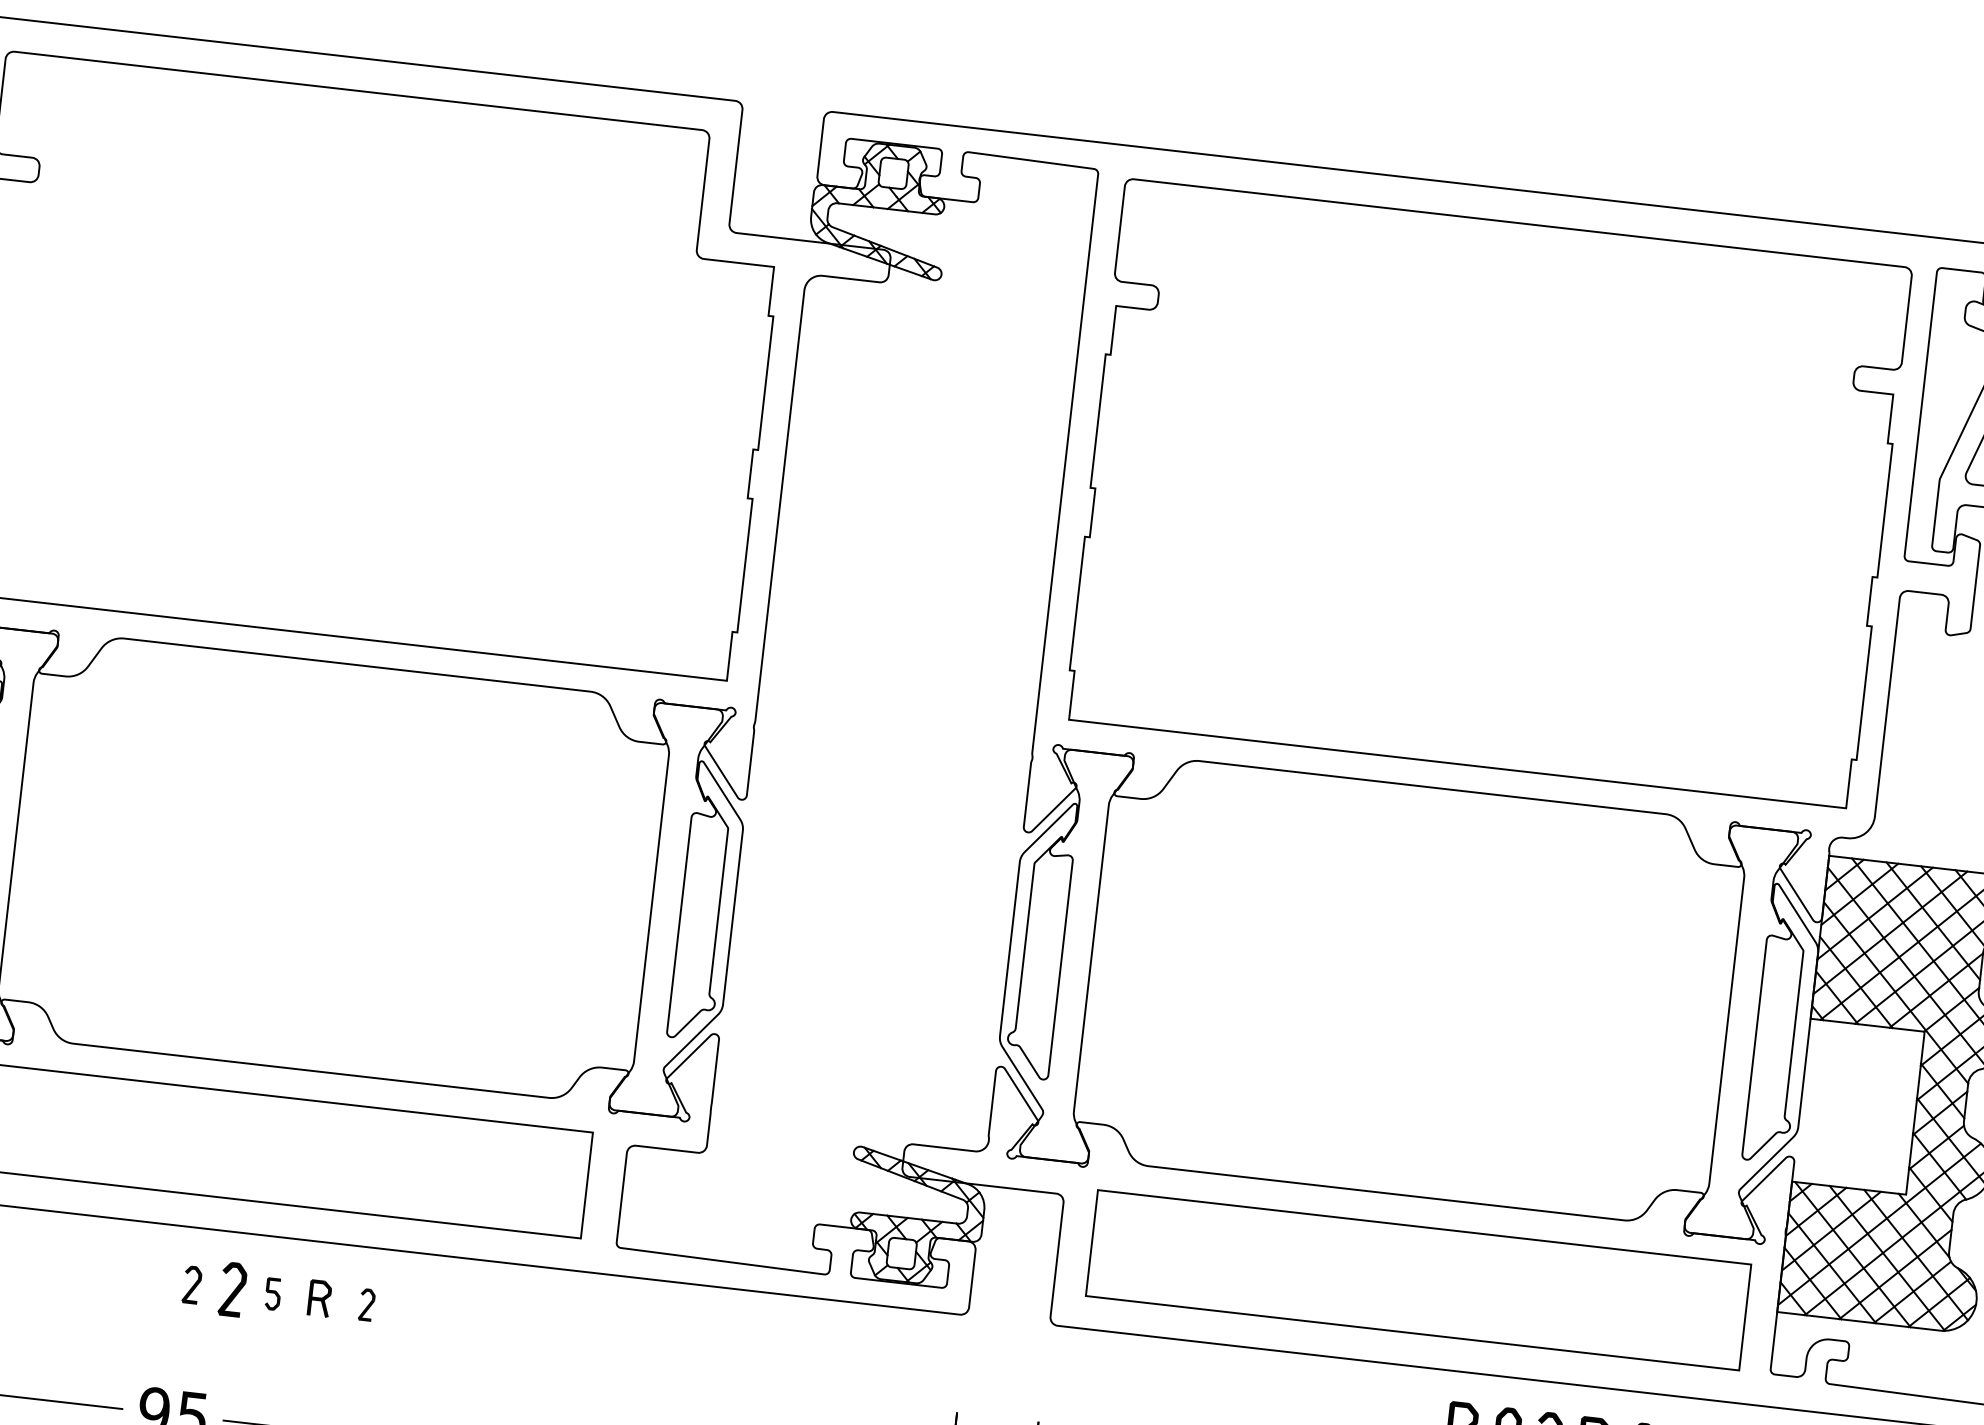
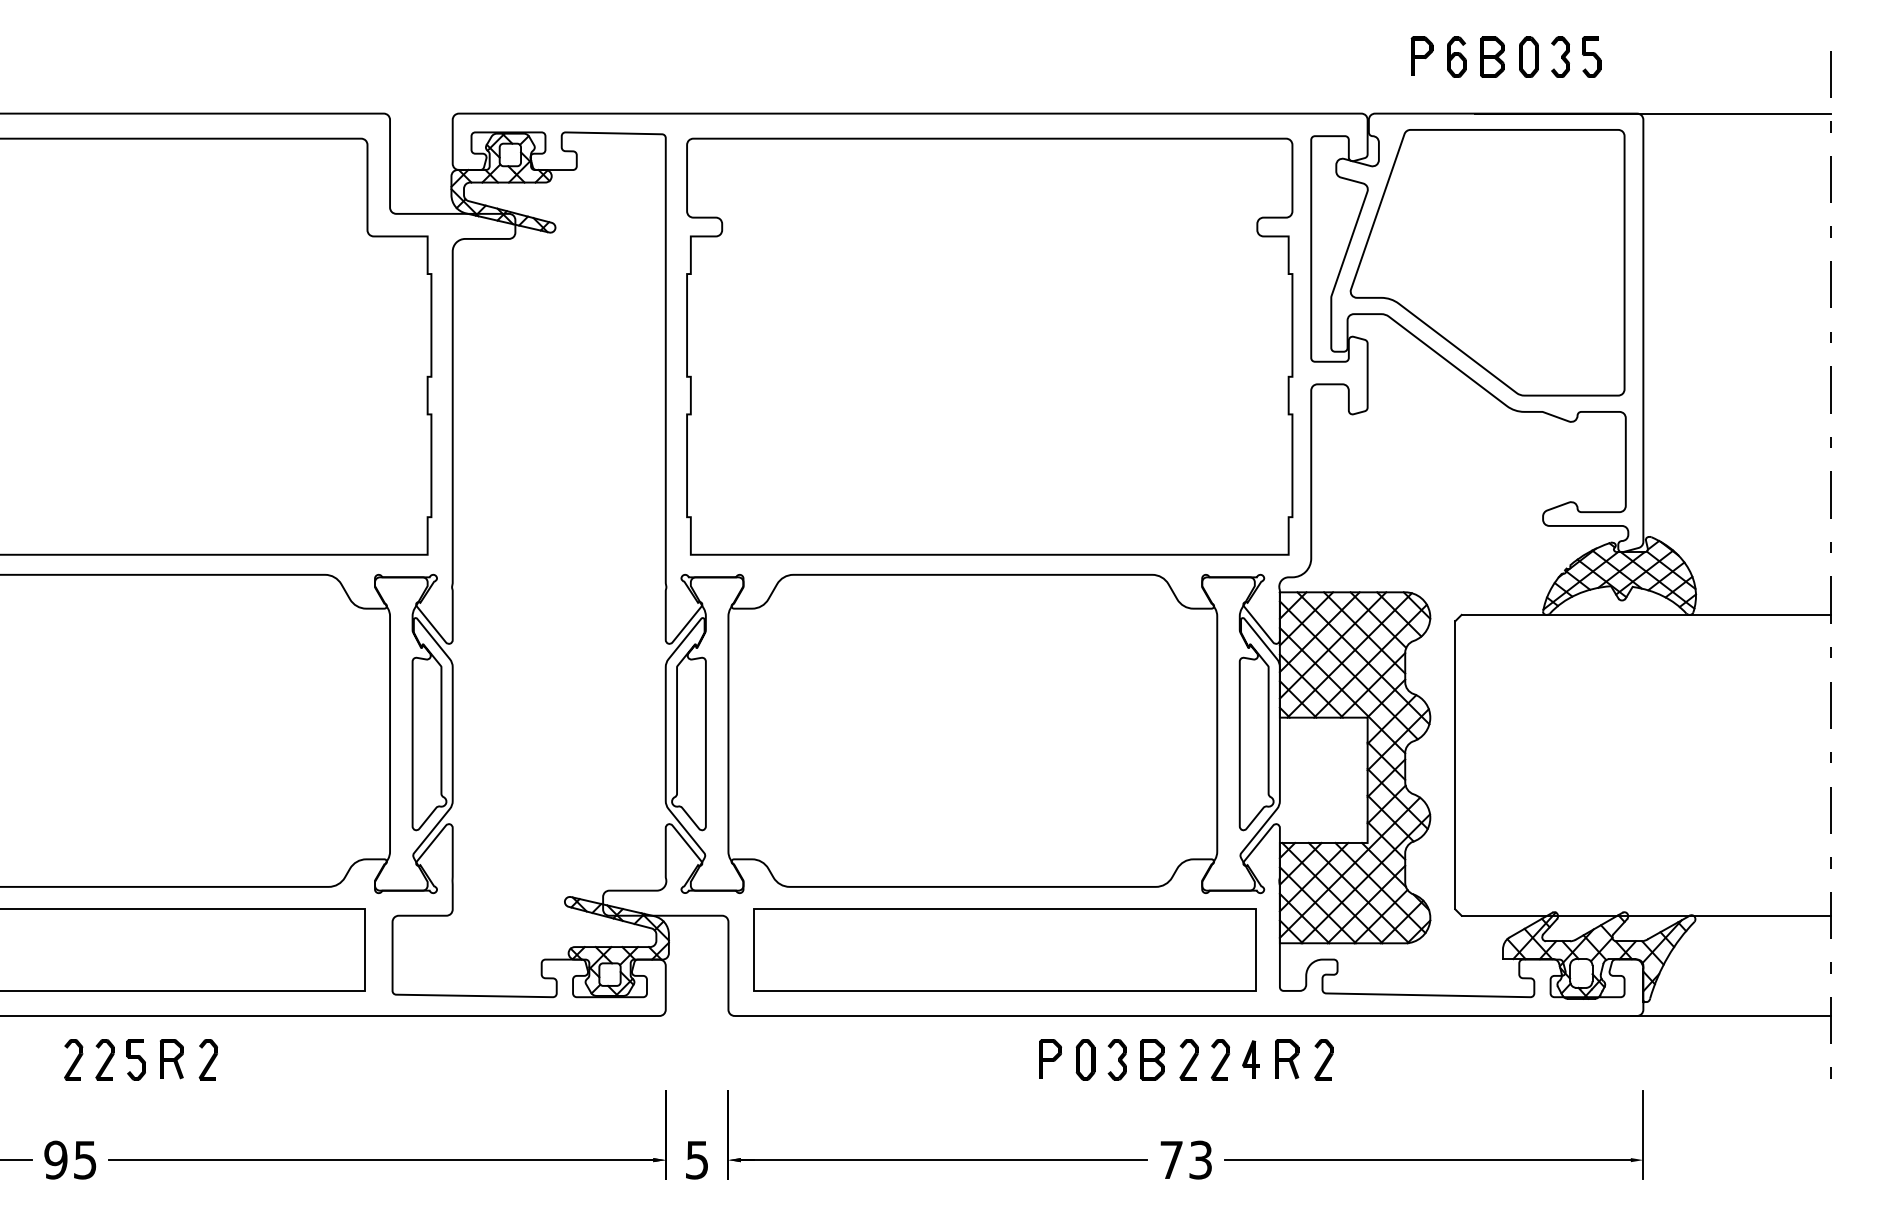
part: (191, 1284) -> (73, 1059), size x1.43
part: (272, 1293) -> (135, 1059), size x1.67
part: (319, 1298) -> (171, 1059), size x1.43
part: (366, 1304) -> (207, 1059), size x1.67

